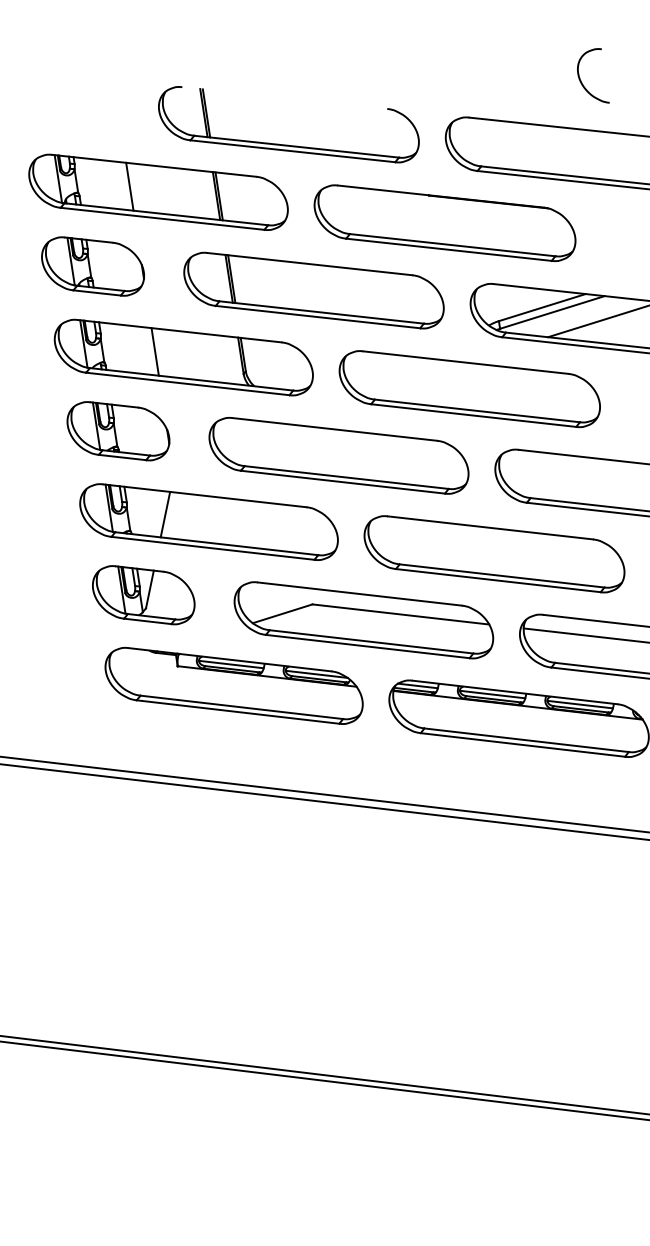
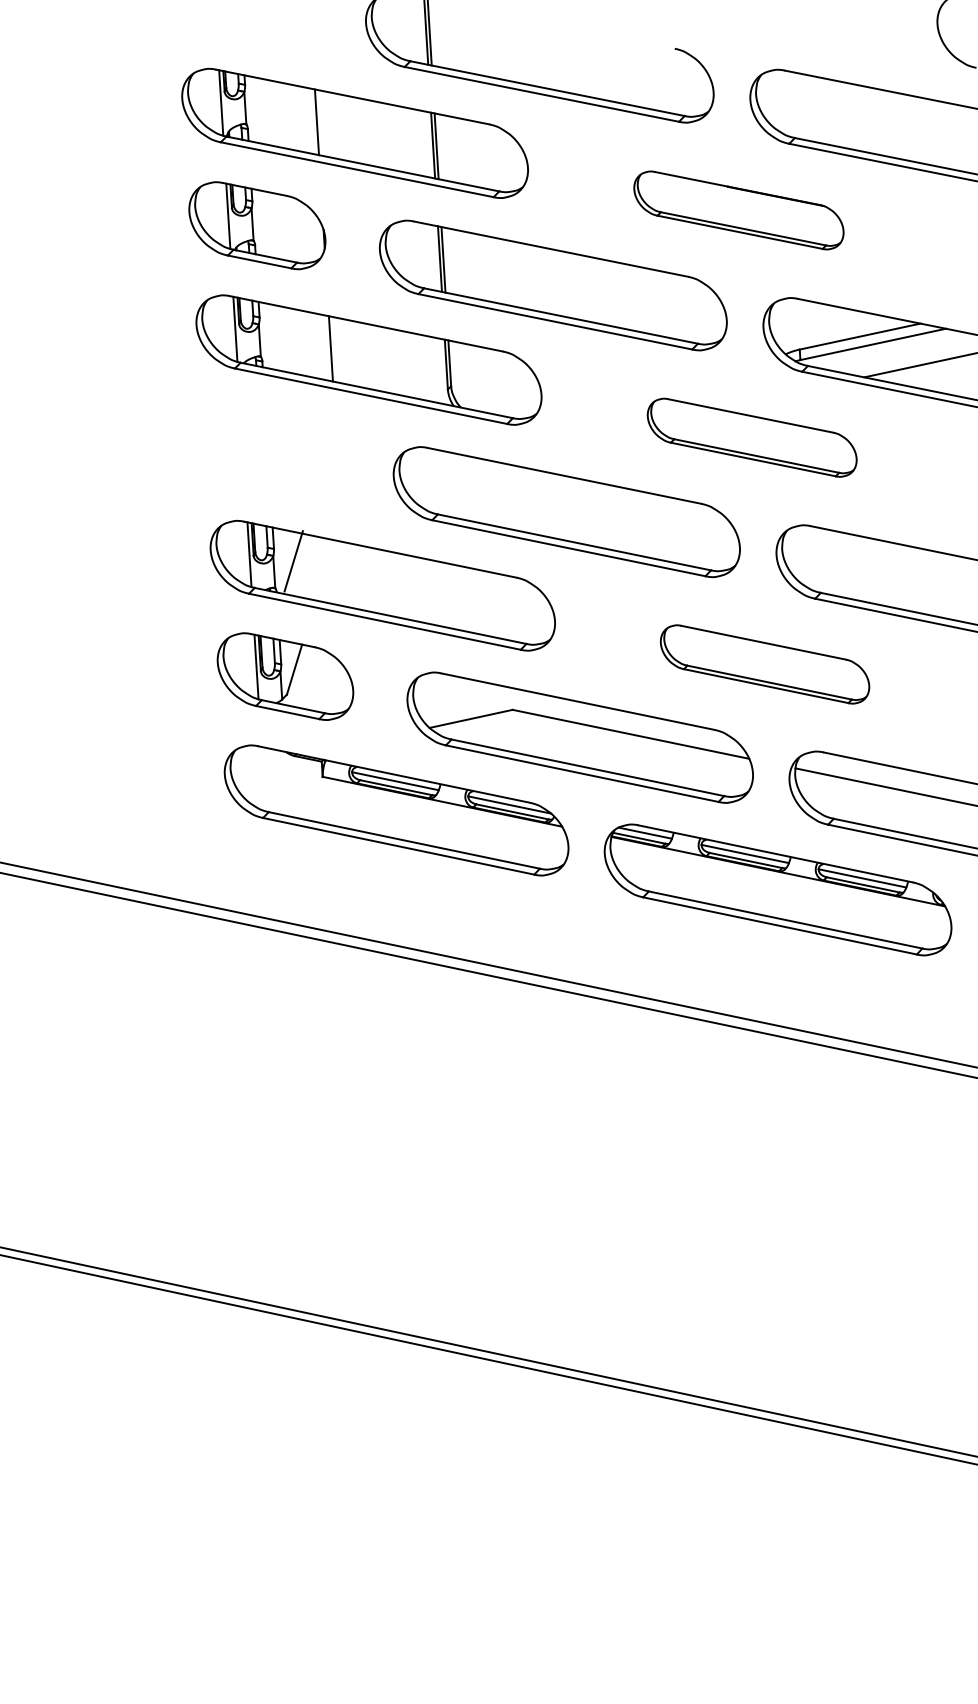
part: (444, 223) -> (738, 210), size x0.6
part: (470, 388) -> (752, 437), size x0.6
part: (118, 431) -> (271, 451), removed
line: (165, 514) -> (293, 561), moved
part: (494, 554) -> (764, 664), size x0.6

